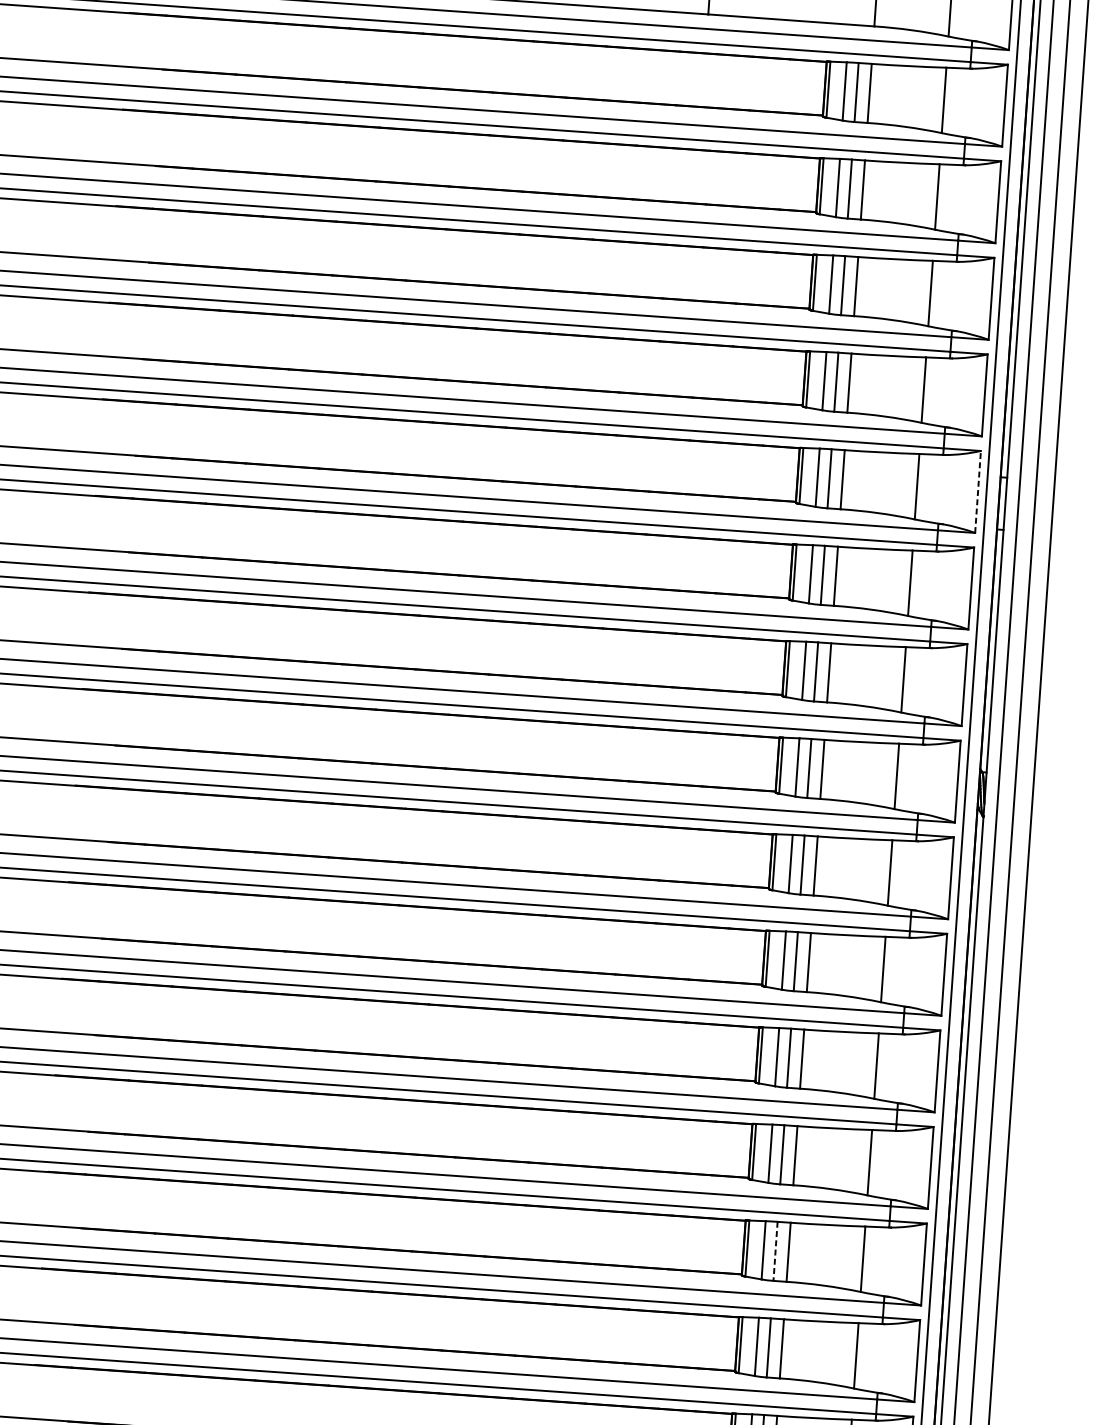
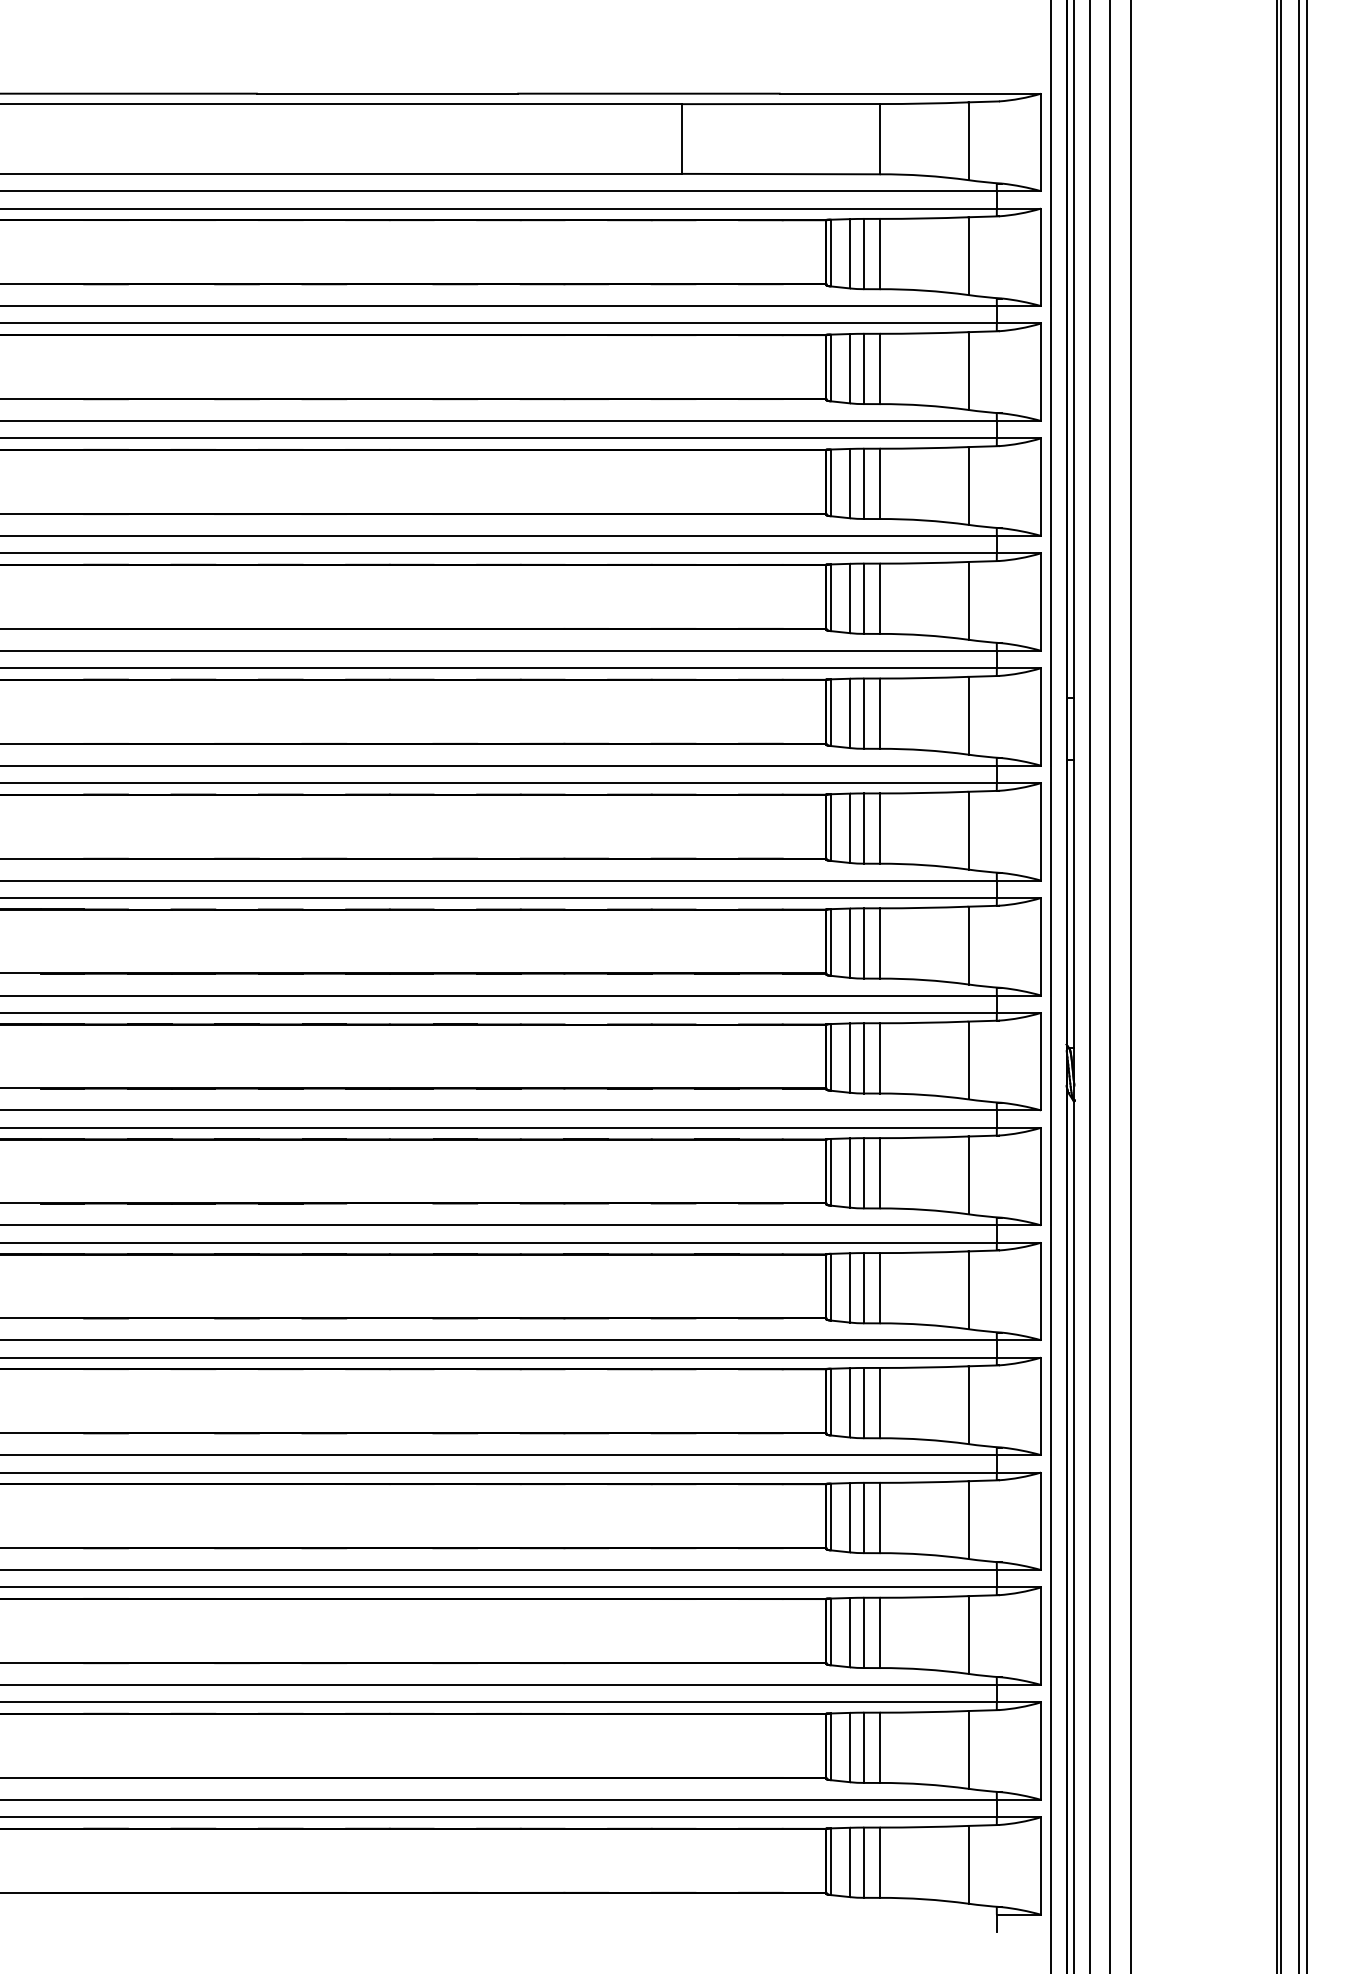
line: (978, 491) -> (1041, 716), dashed -> solid
line: (775, 1251) -> (864, 1633), dashed -> solid

